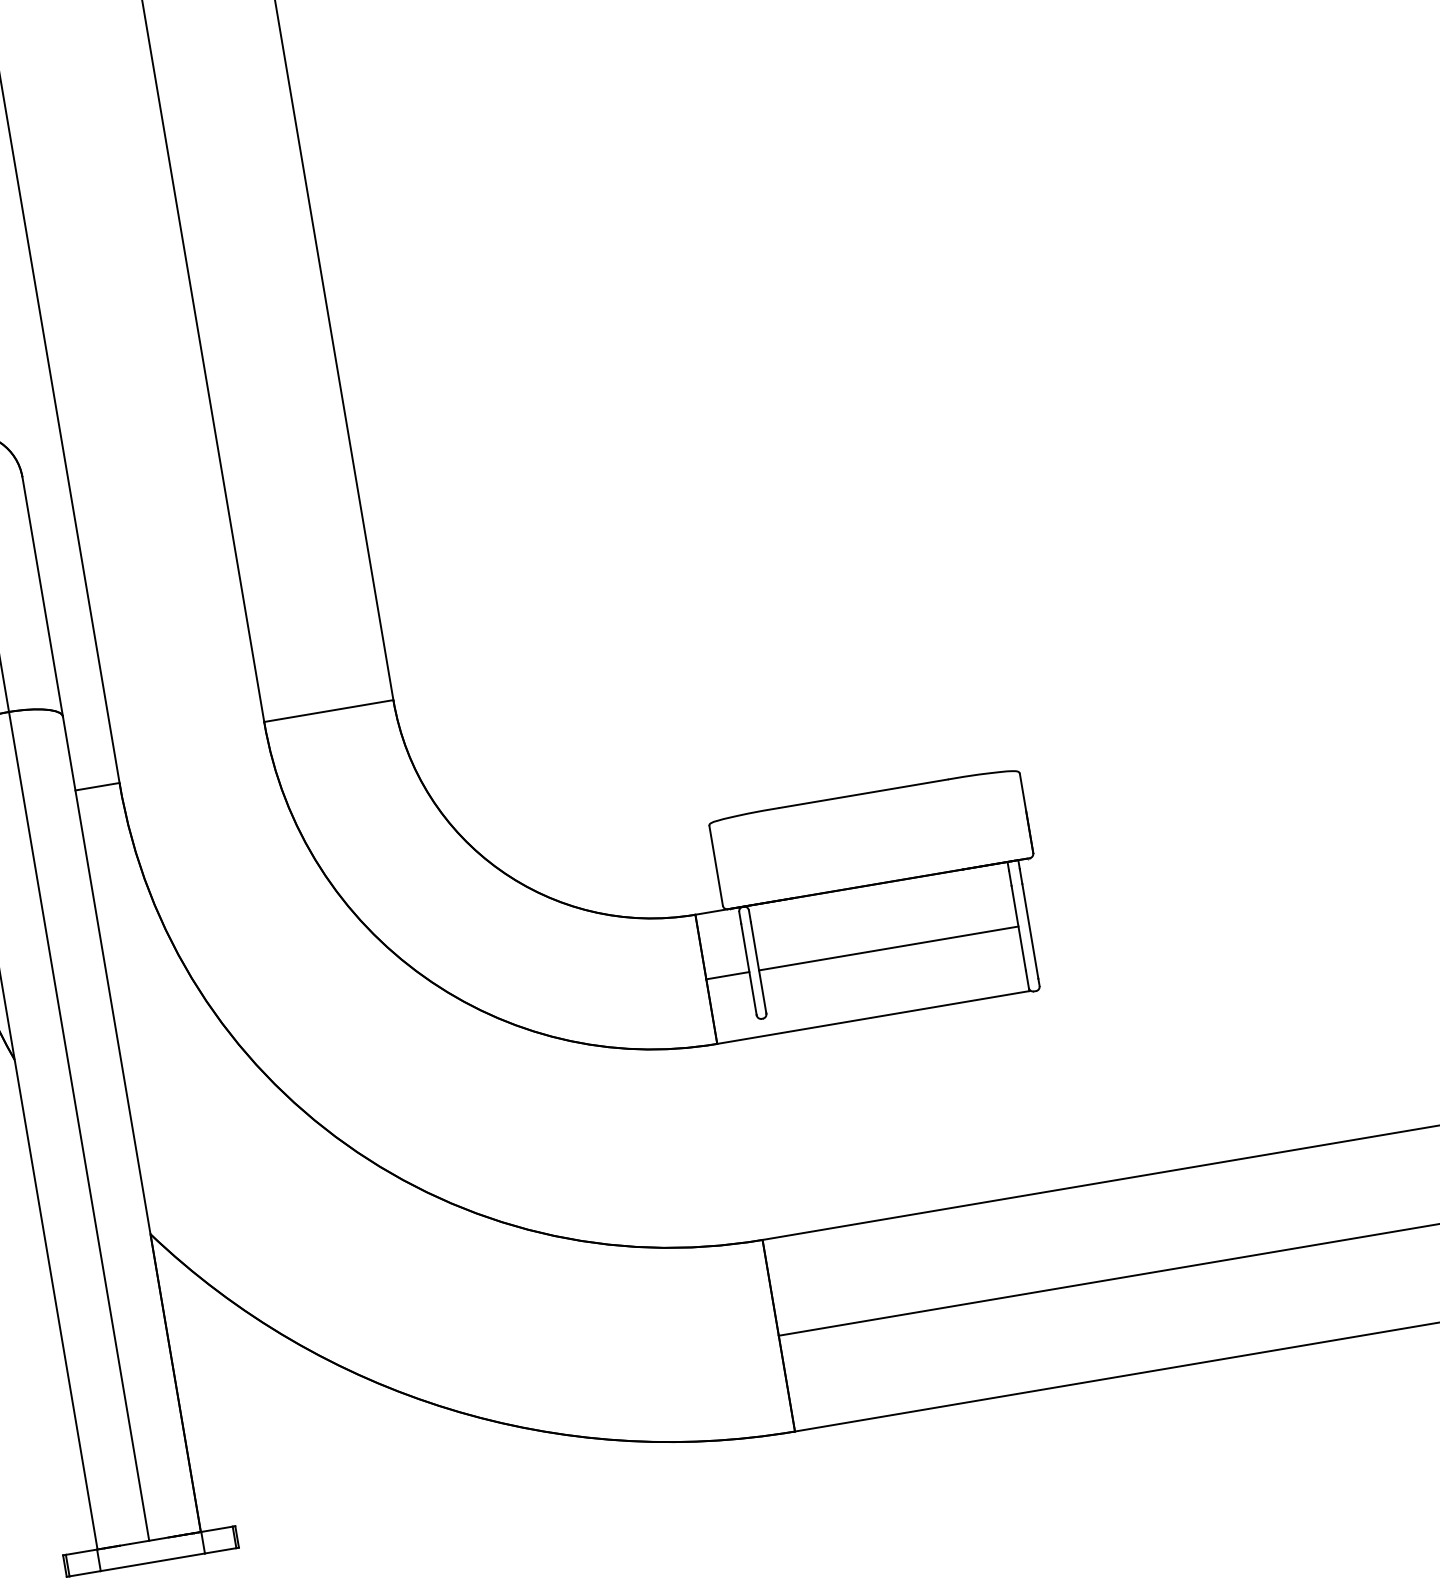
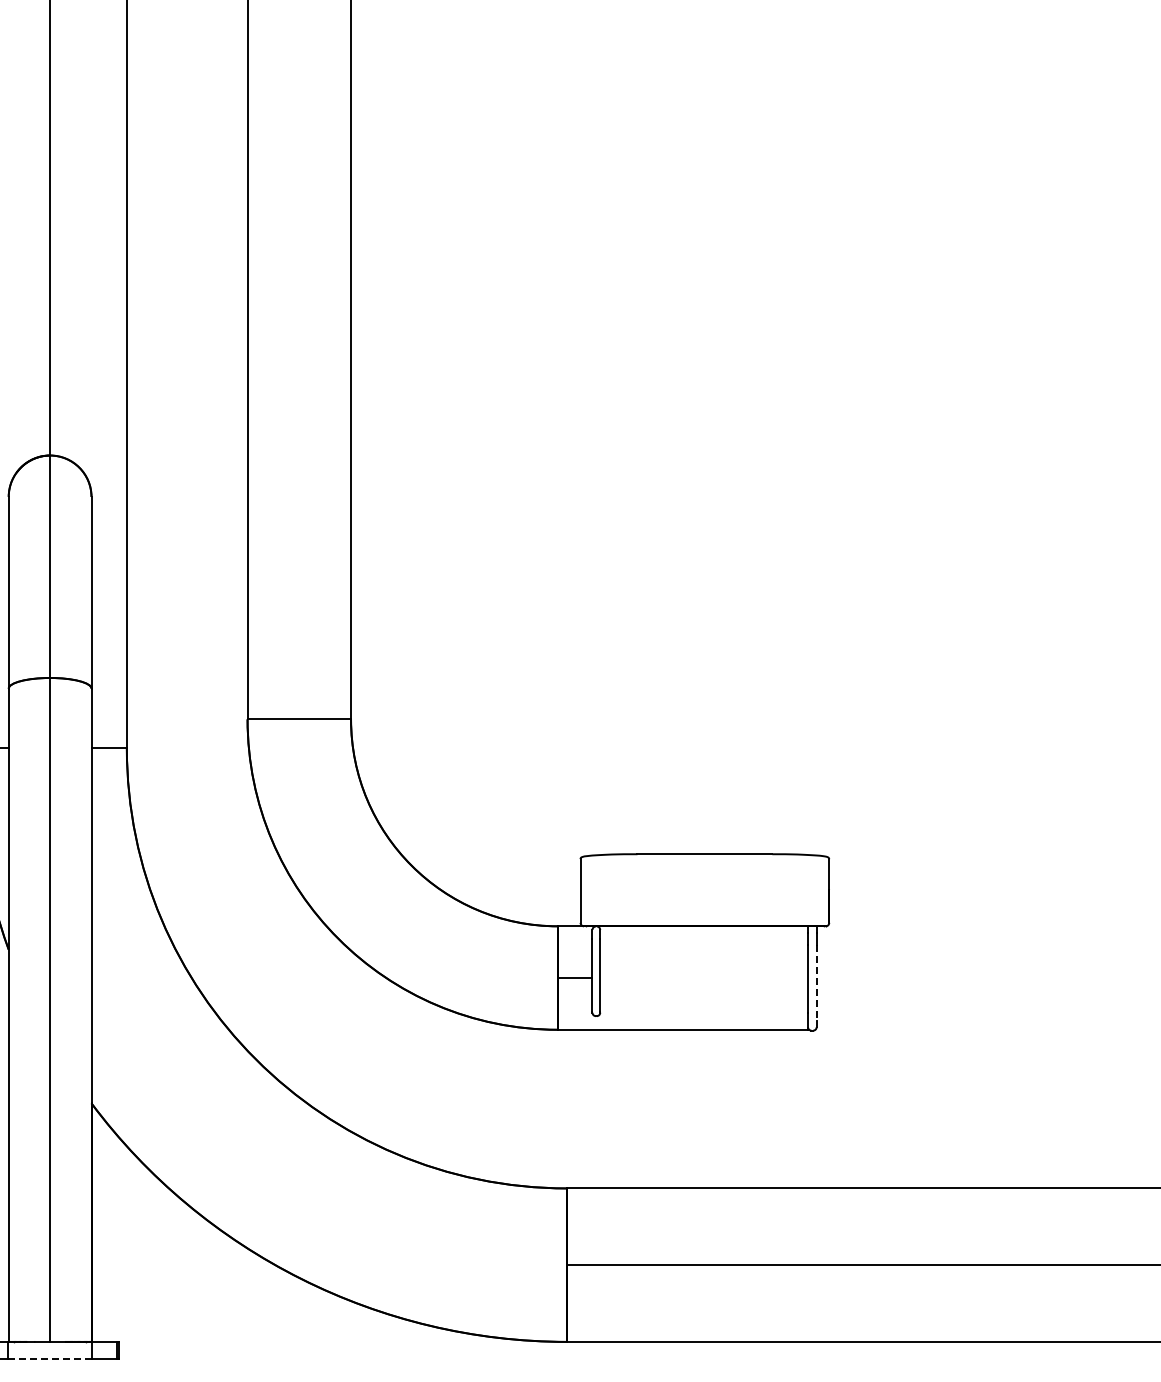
line: (1030, 931) -> (816, 983), solid -> dashed
line: (889, 948) -> (704, 978), removed
line: (153, 1562) -> (50, 1359), solid -> dashed

